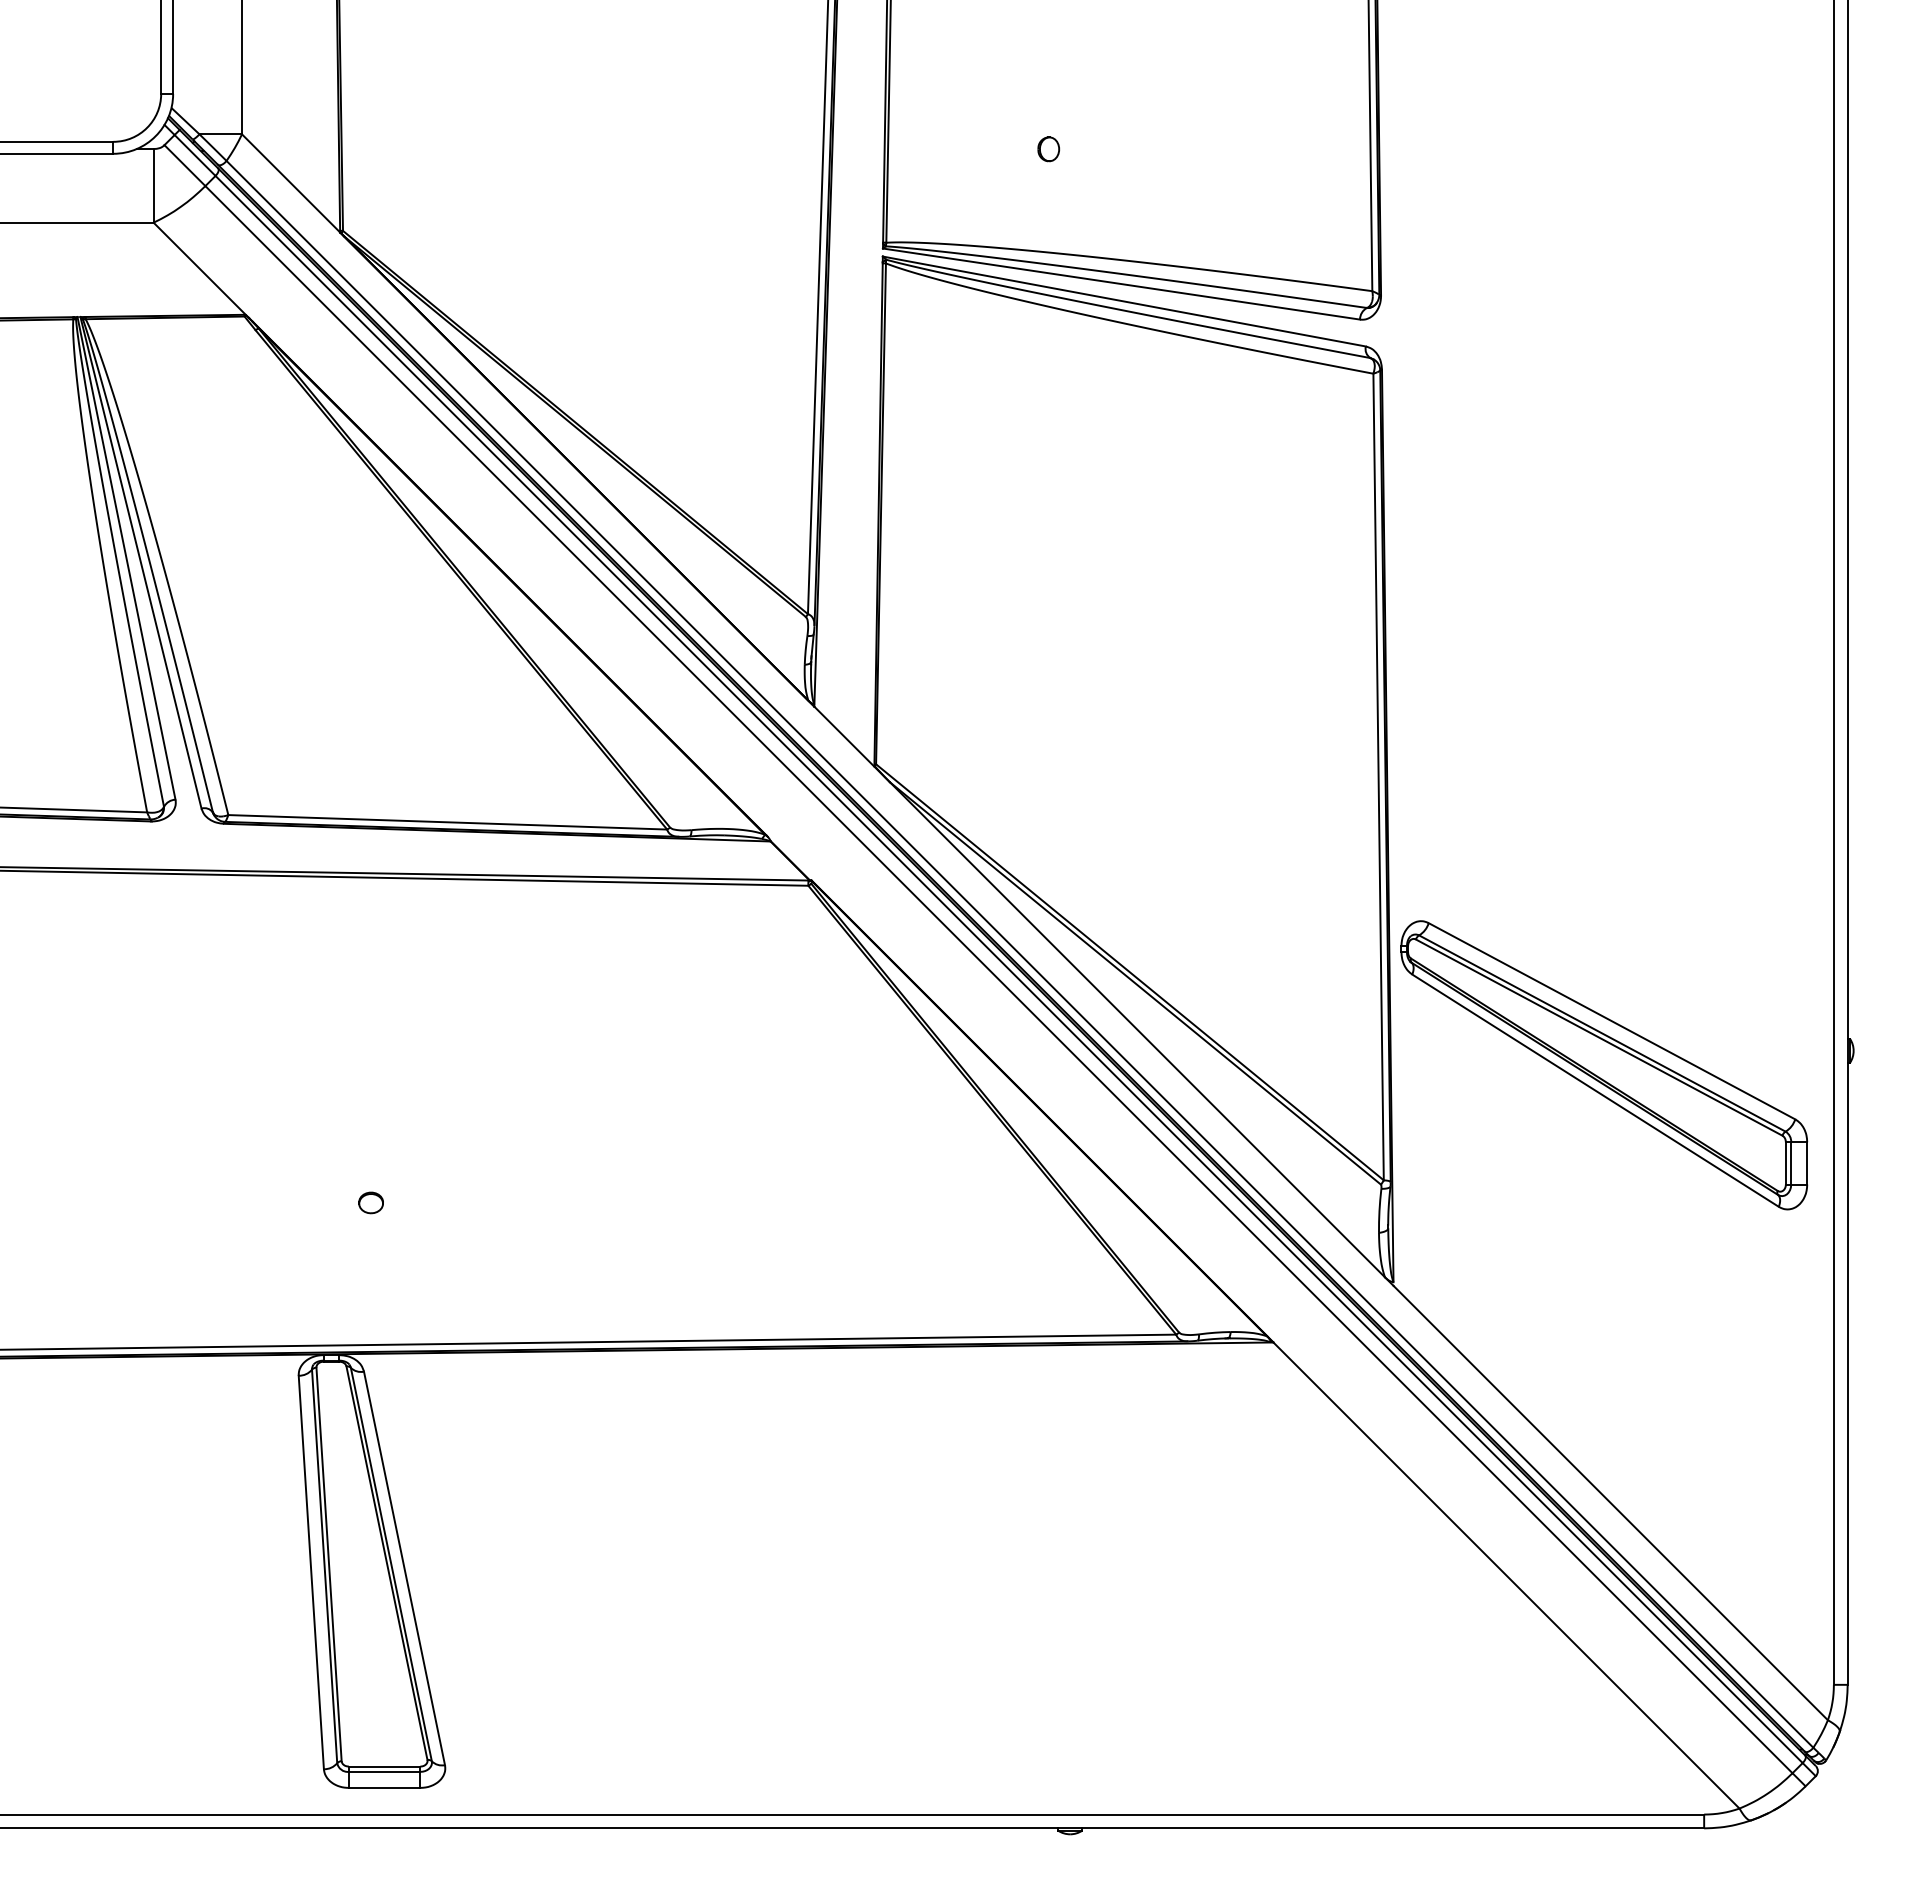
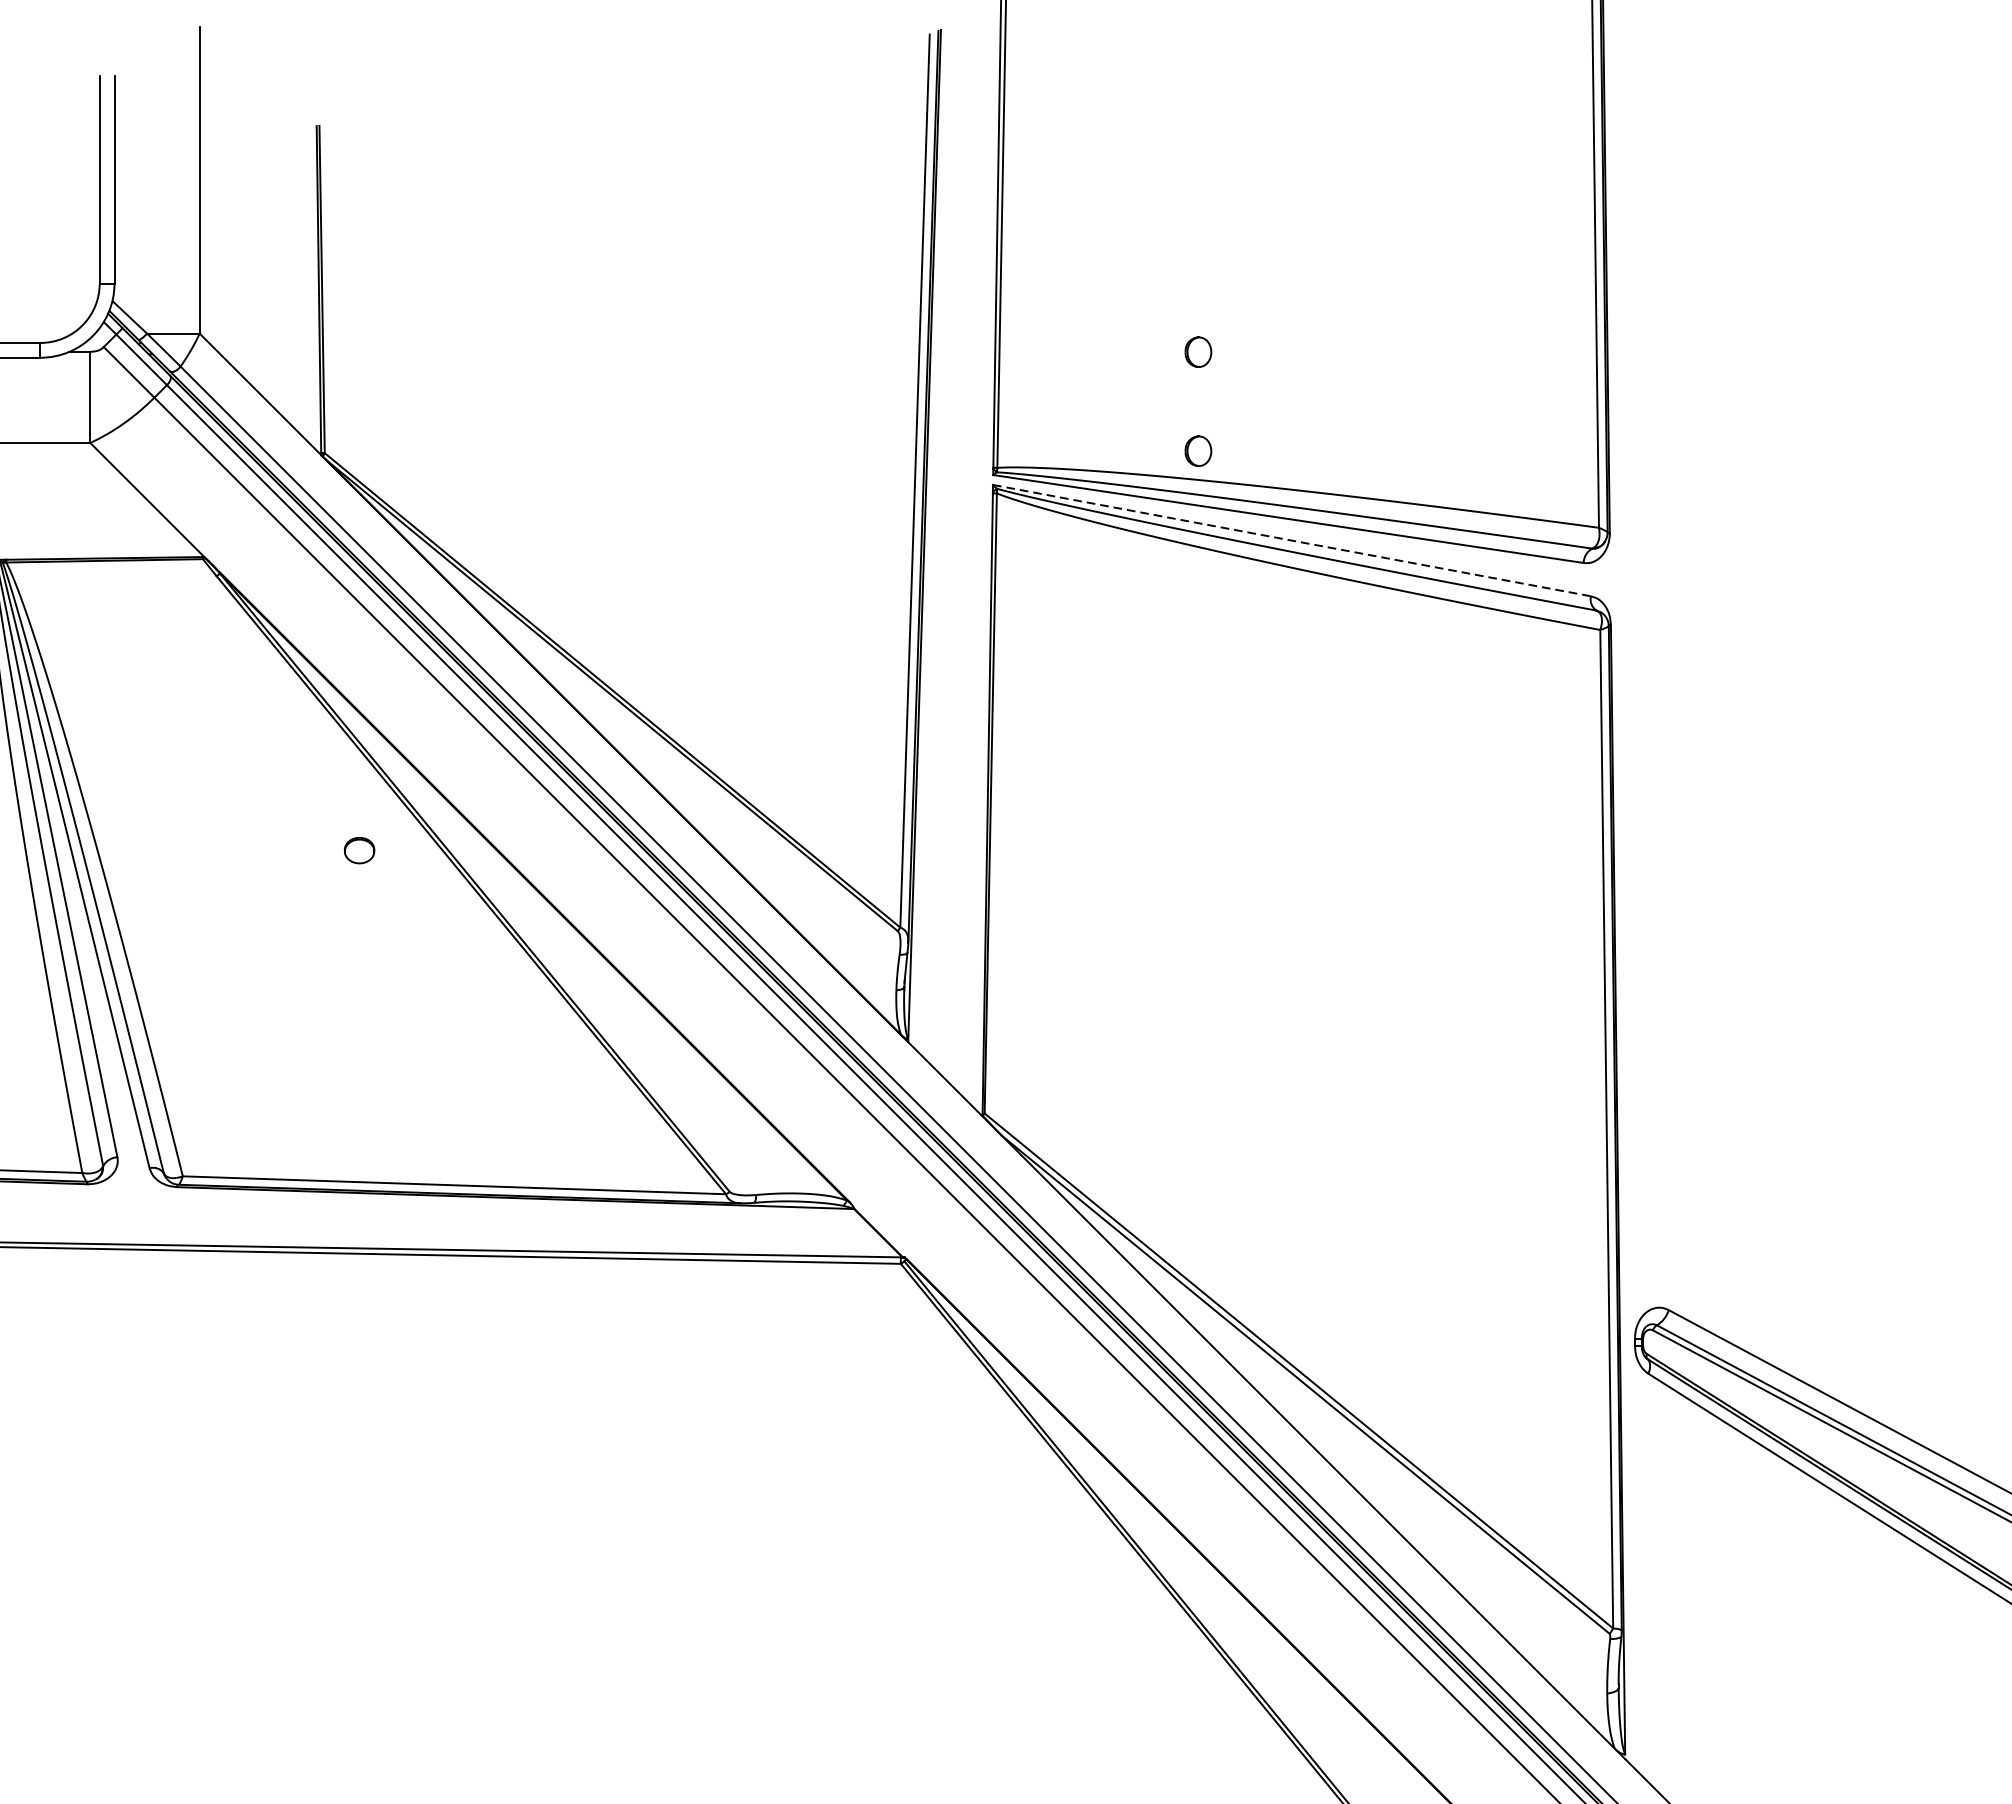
part: (1048, 229) -> (1198, 451), added
line: (1124, 301) -> (1292, 540), solid -> dashed
part: (370, 1202) -> (358, 850), moved

